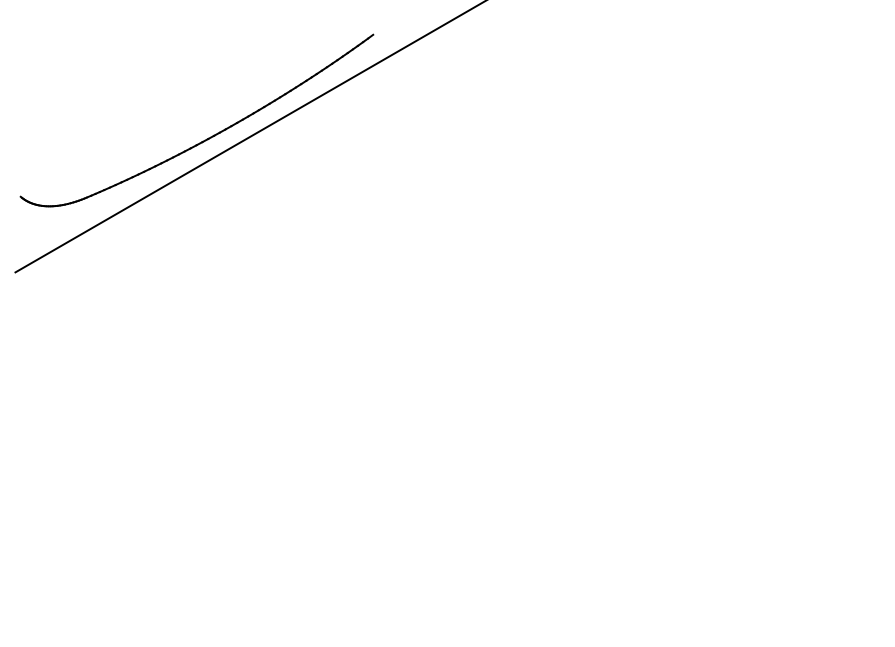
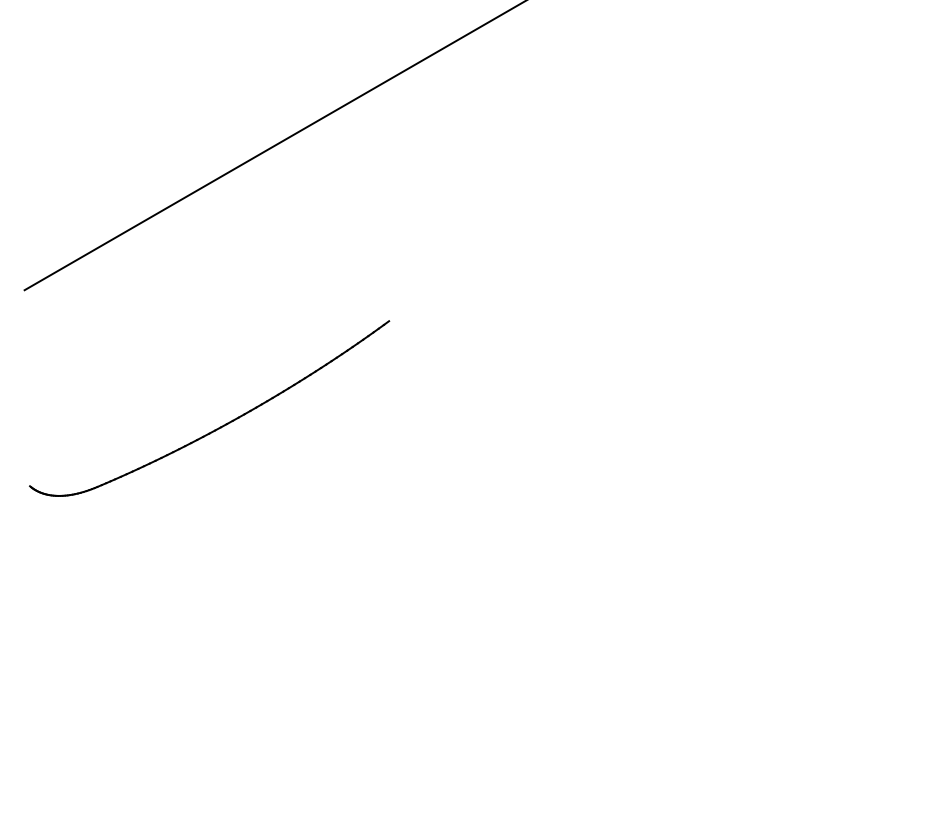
part: (205, 139) -> (218, 427), moved

